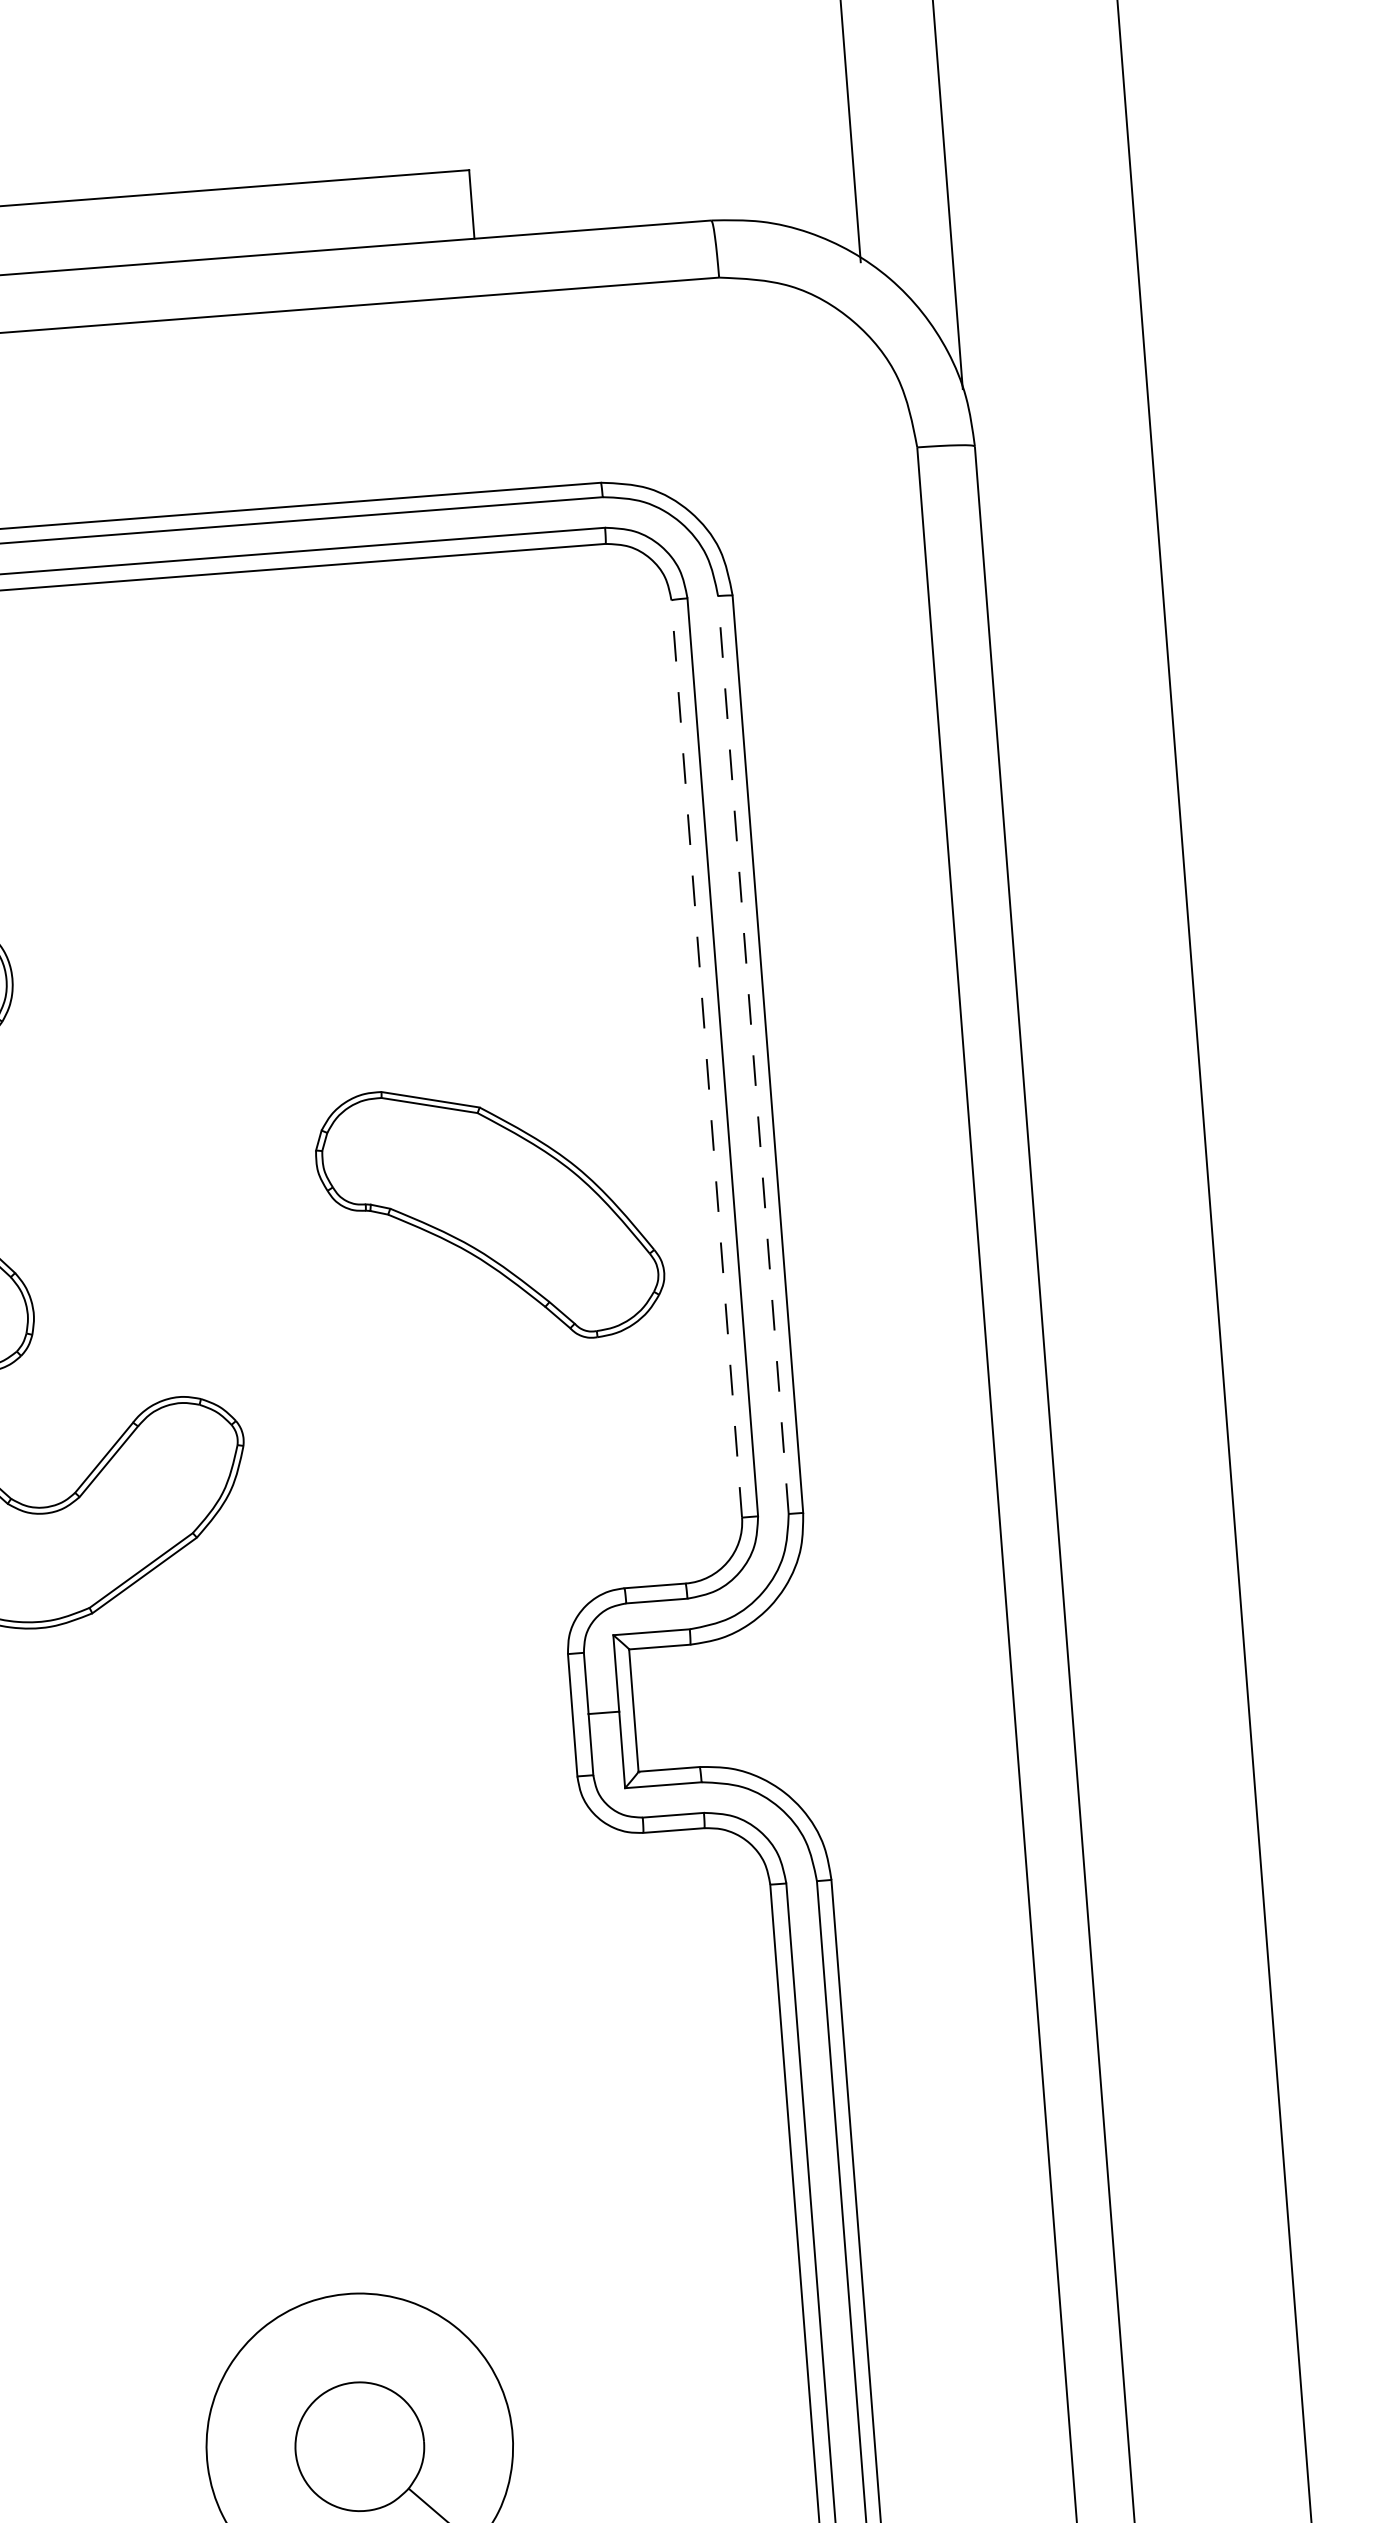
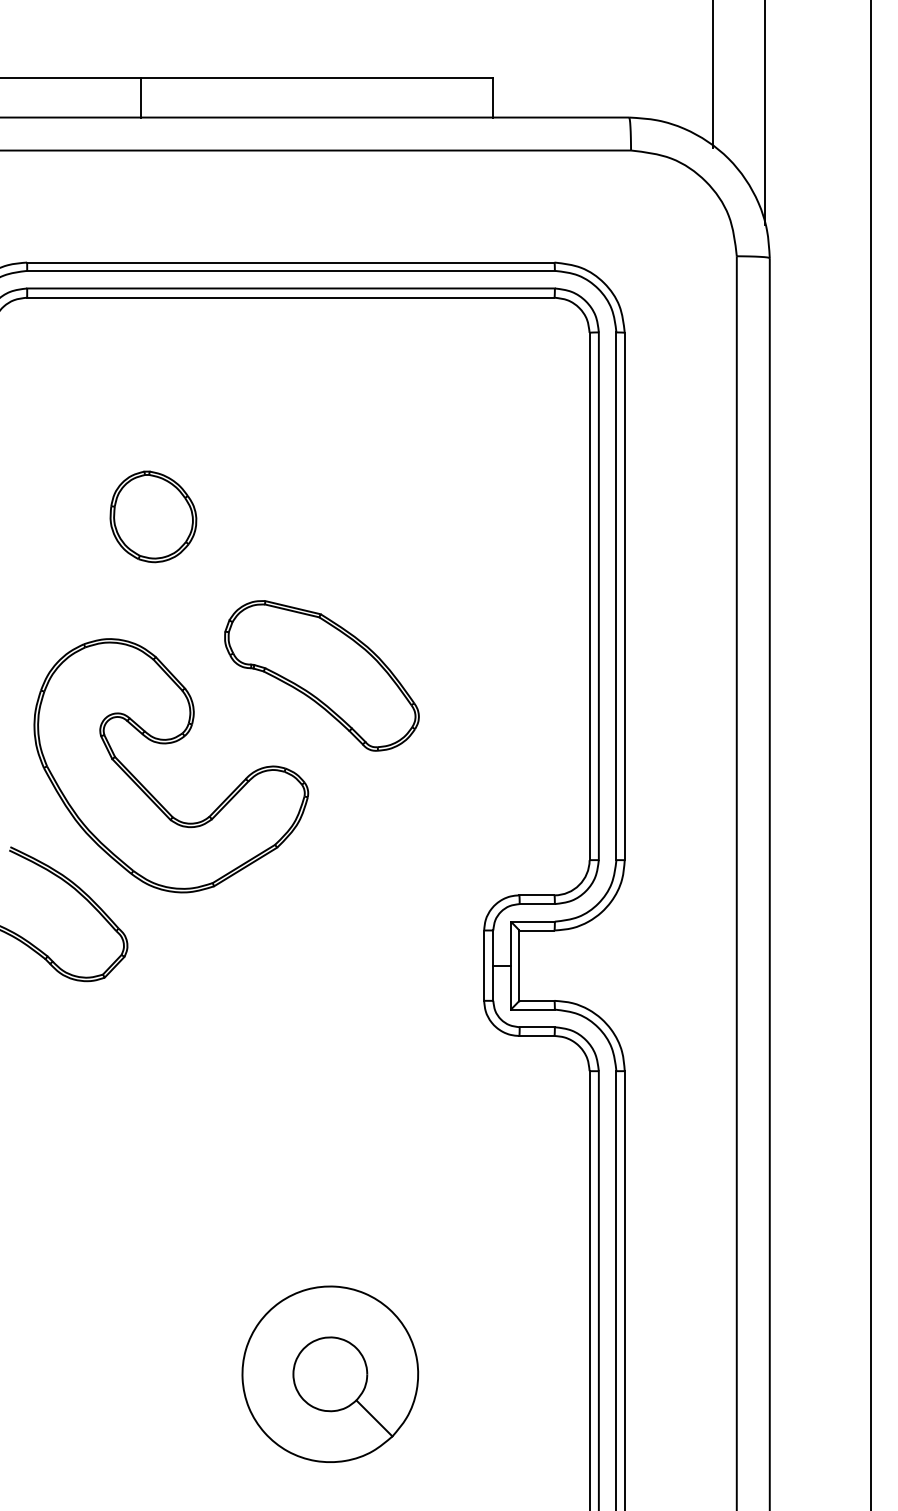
line: (753, 1055) -> (616, 596), dashed -> solid
line: (706, 1058) -> (589, 596), dashed -> solid
part: (489, 1213) -> (321, 675), moved

